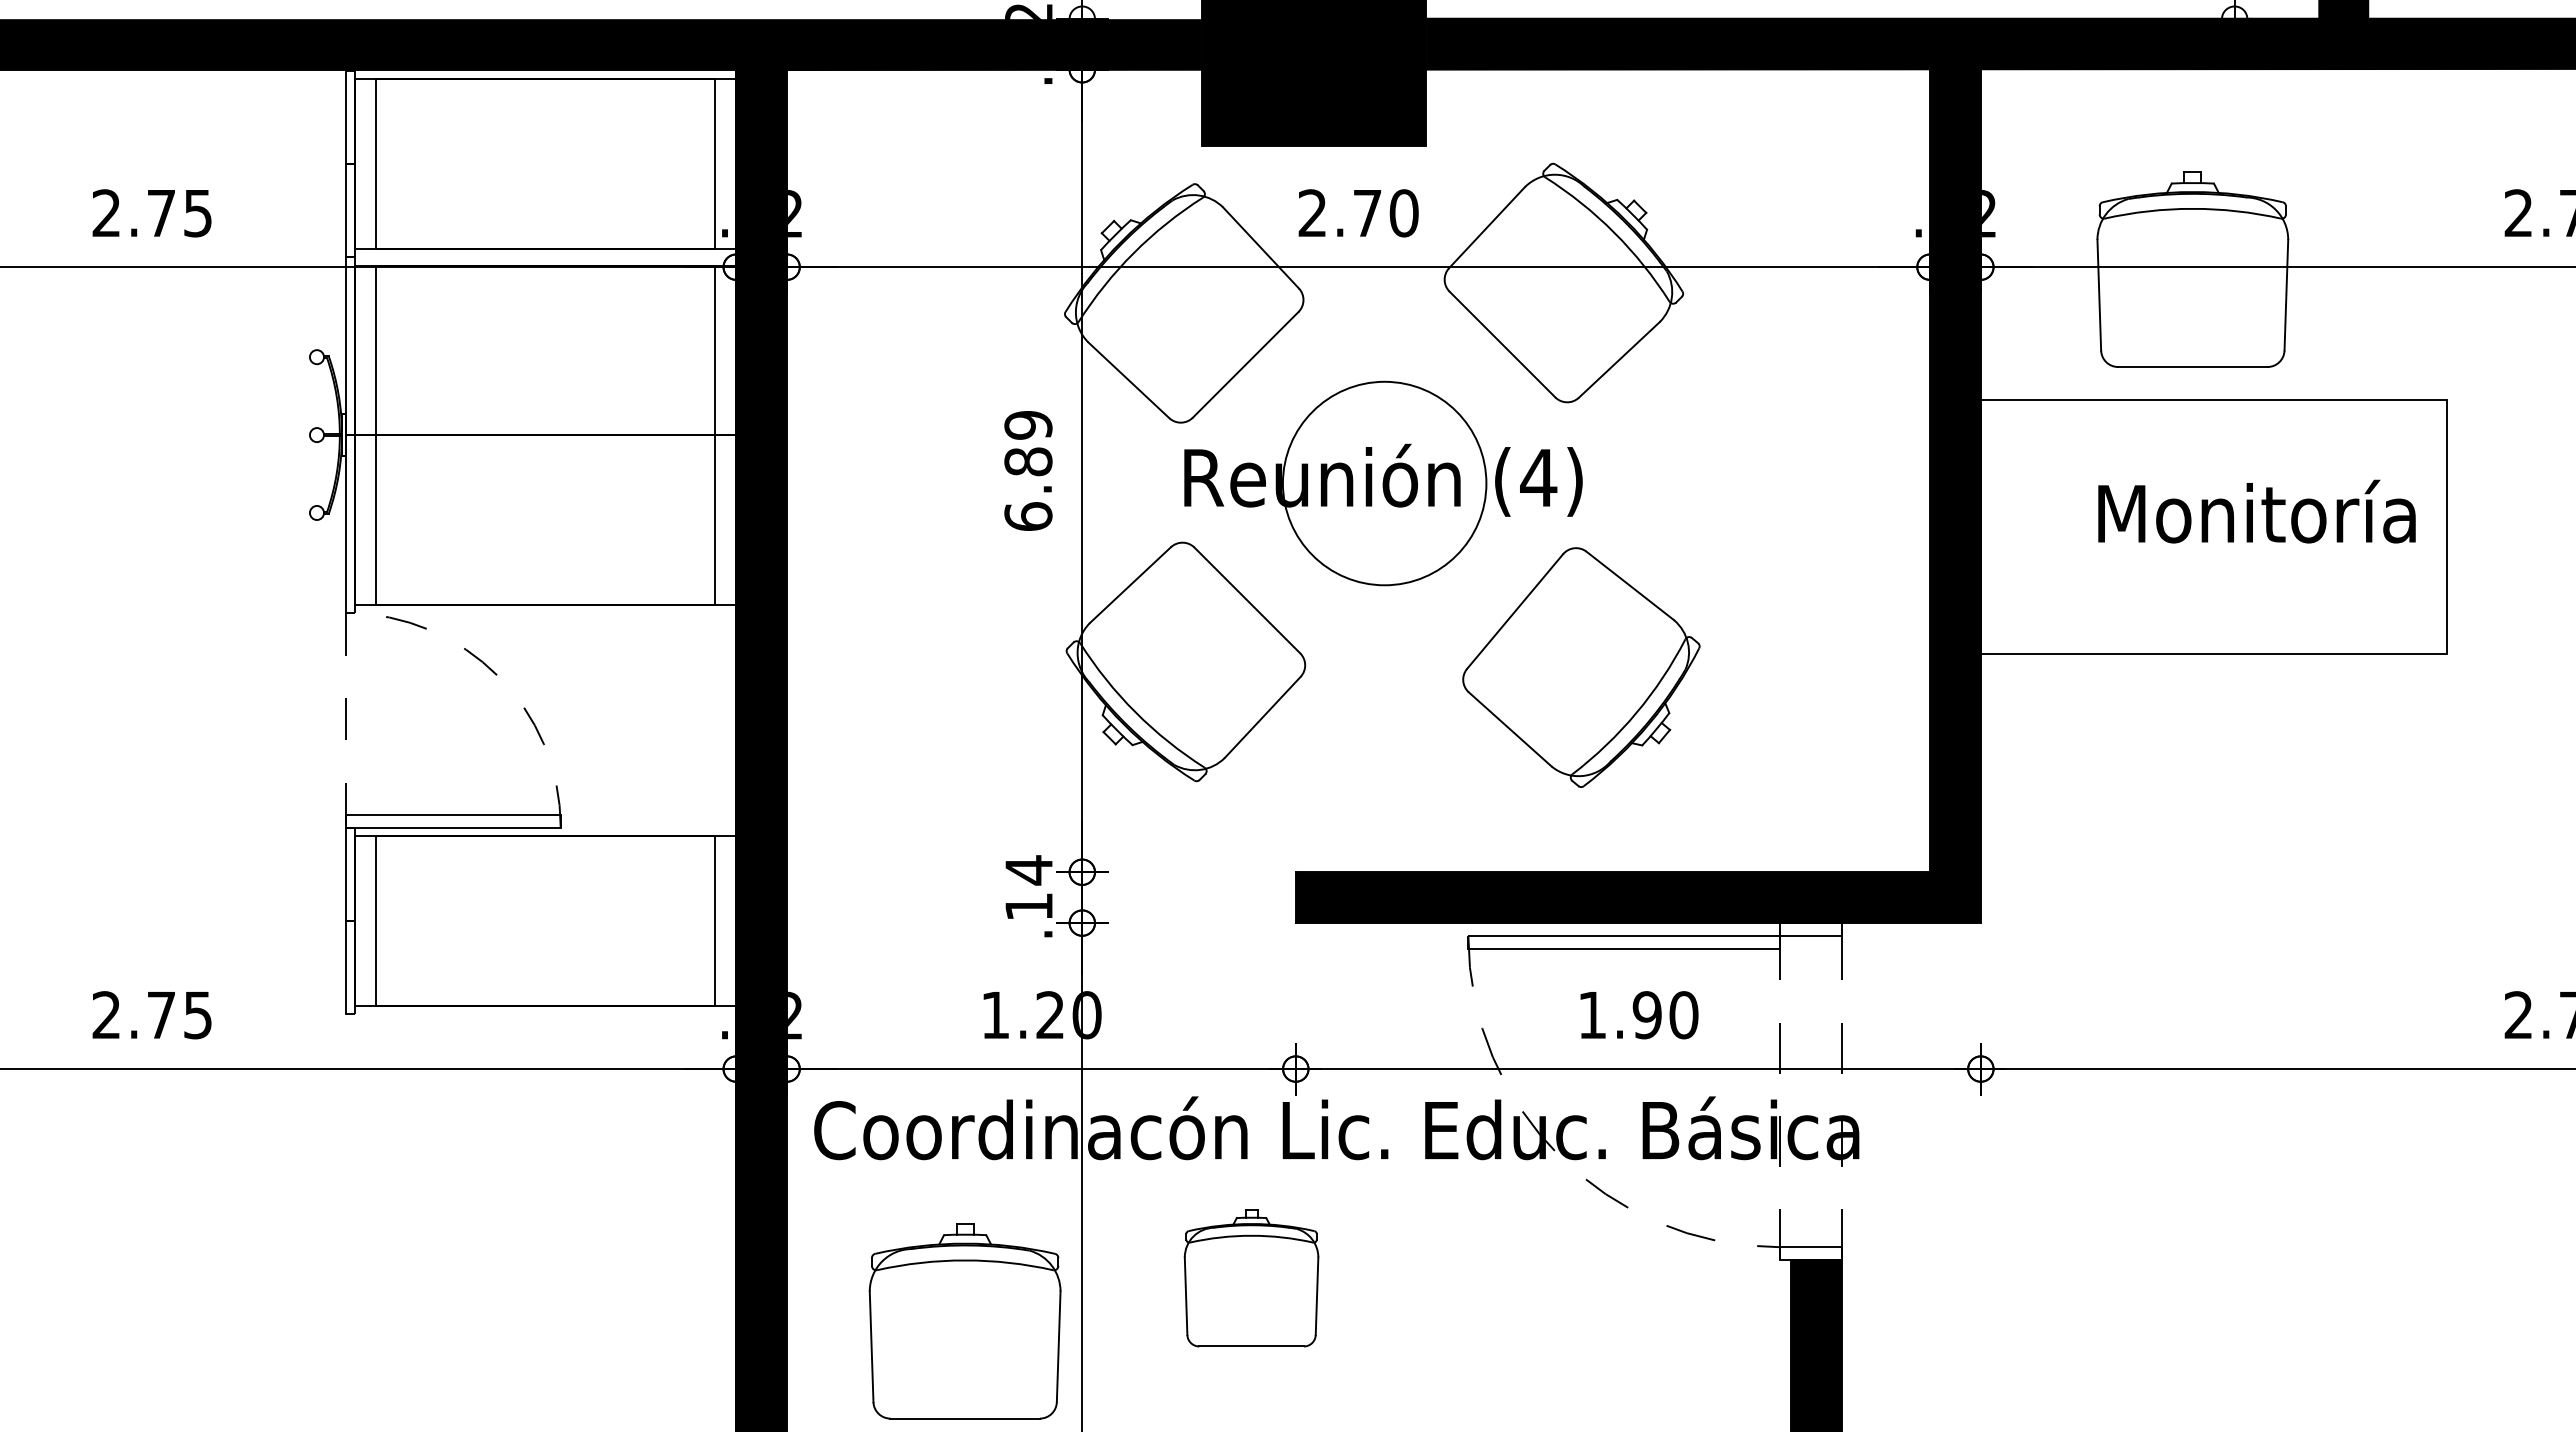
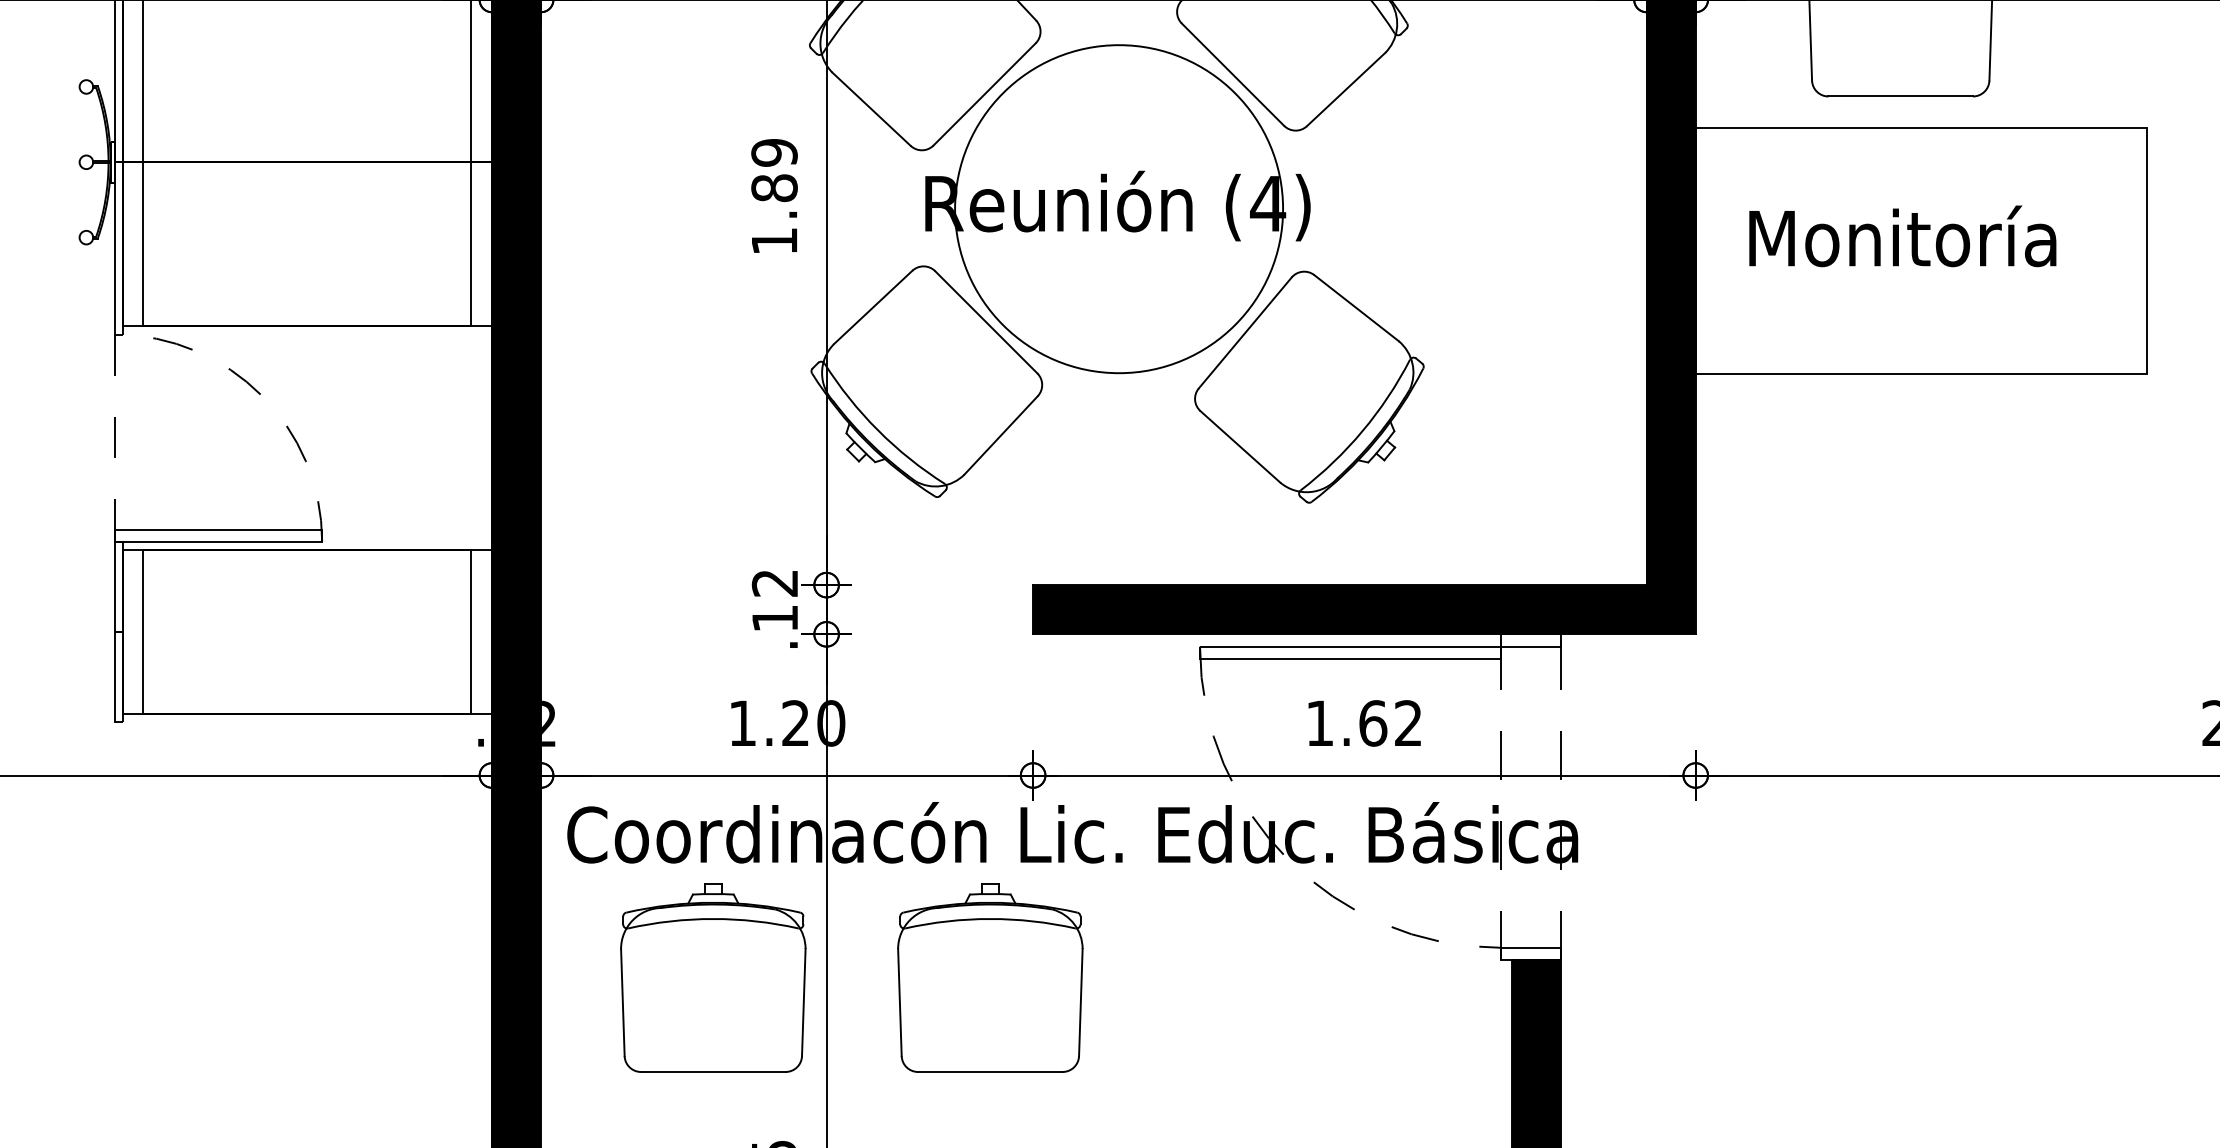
circle: (1384, 483) -> (1118, 209), size x1.67
text: (2256, 511) -> (1902, 236), moved
text: (1028, 516) -> (774, 241), 6.89 -> 1.89
text: (1028, 870) -> (774, 583), .14 -> .12
text: (1665, 1015) -> (1390, 723), 1.90 -> 1.62
part: (1251, 1278) -> (990, 978), size x1.43
part: (964, 1321) -> (712, 978), moved

